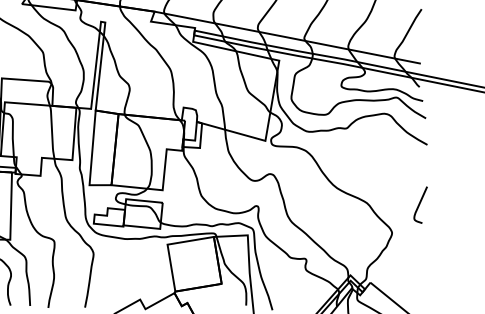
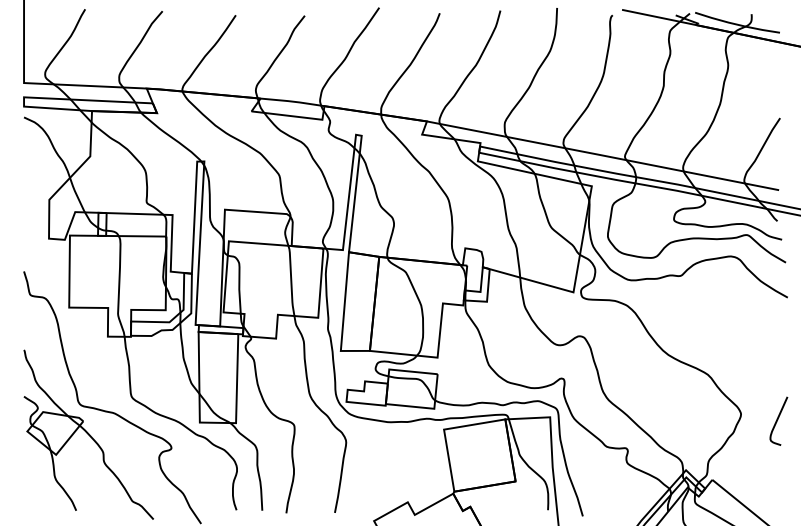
curve: (420, 203) -> (778, 419), moved

